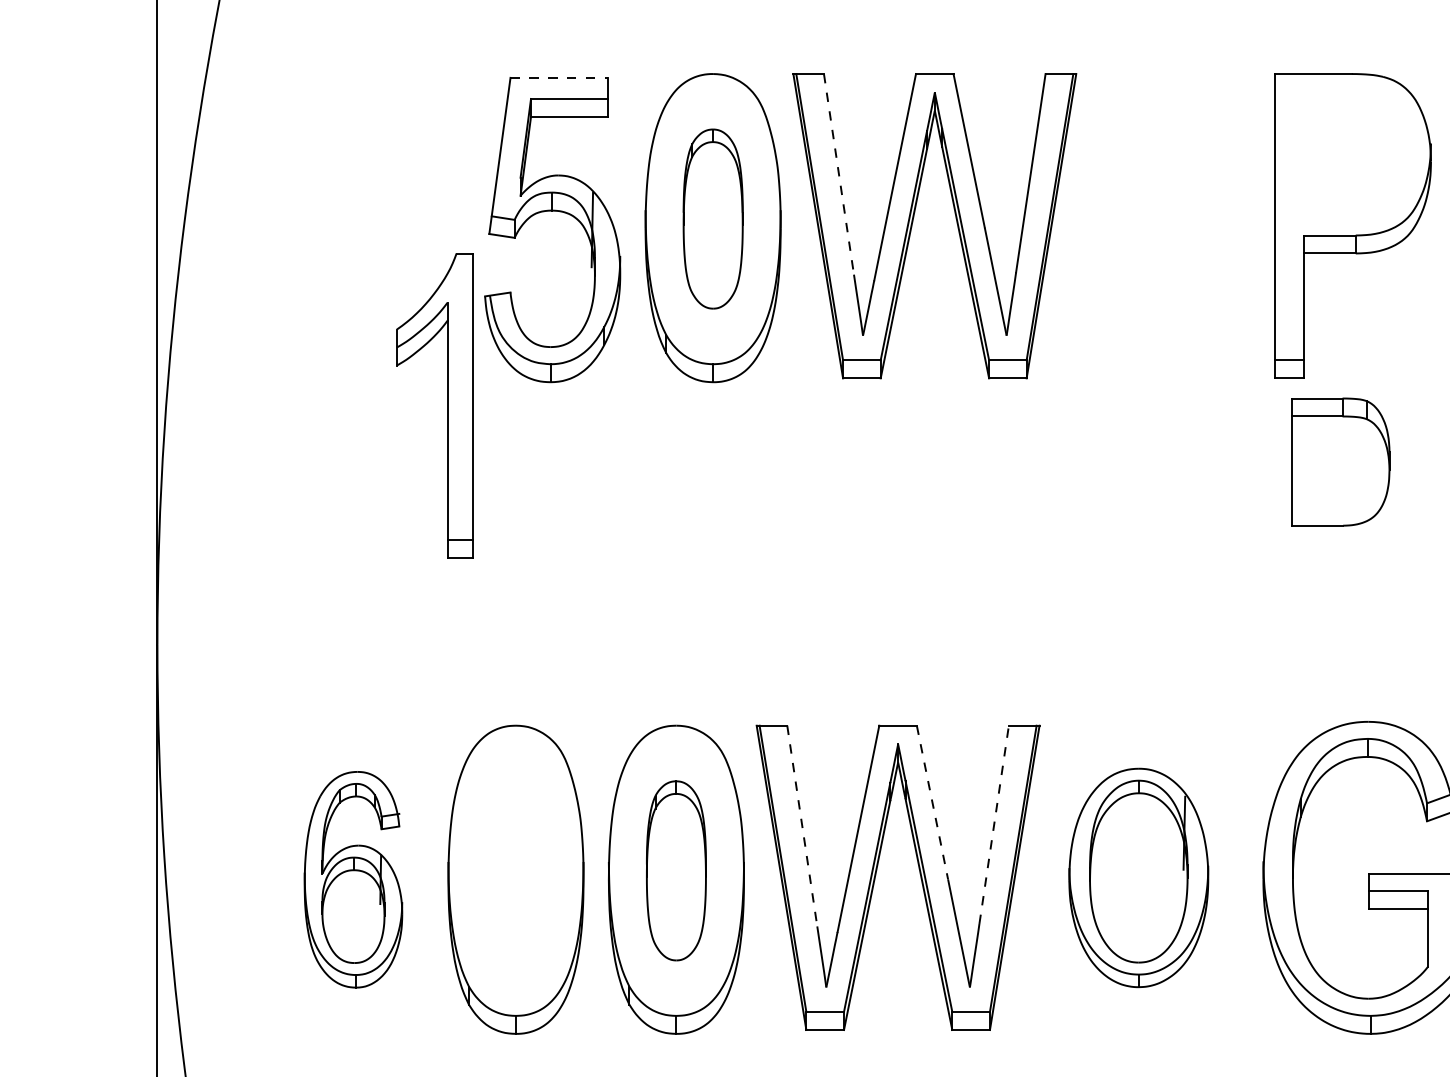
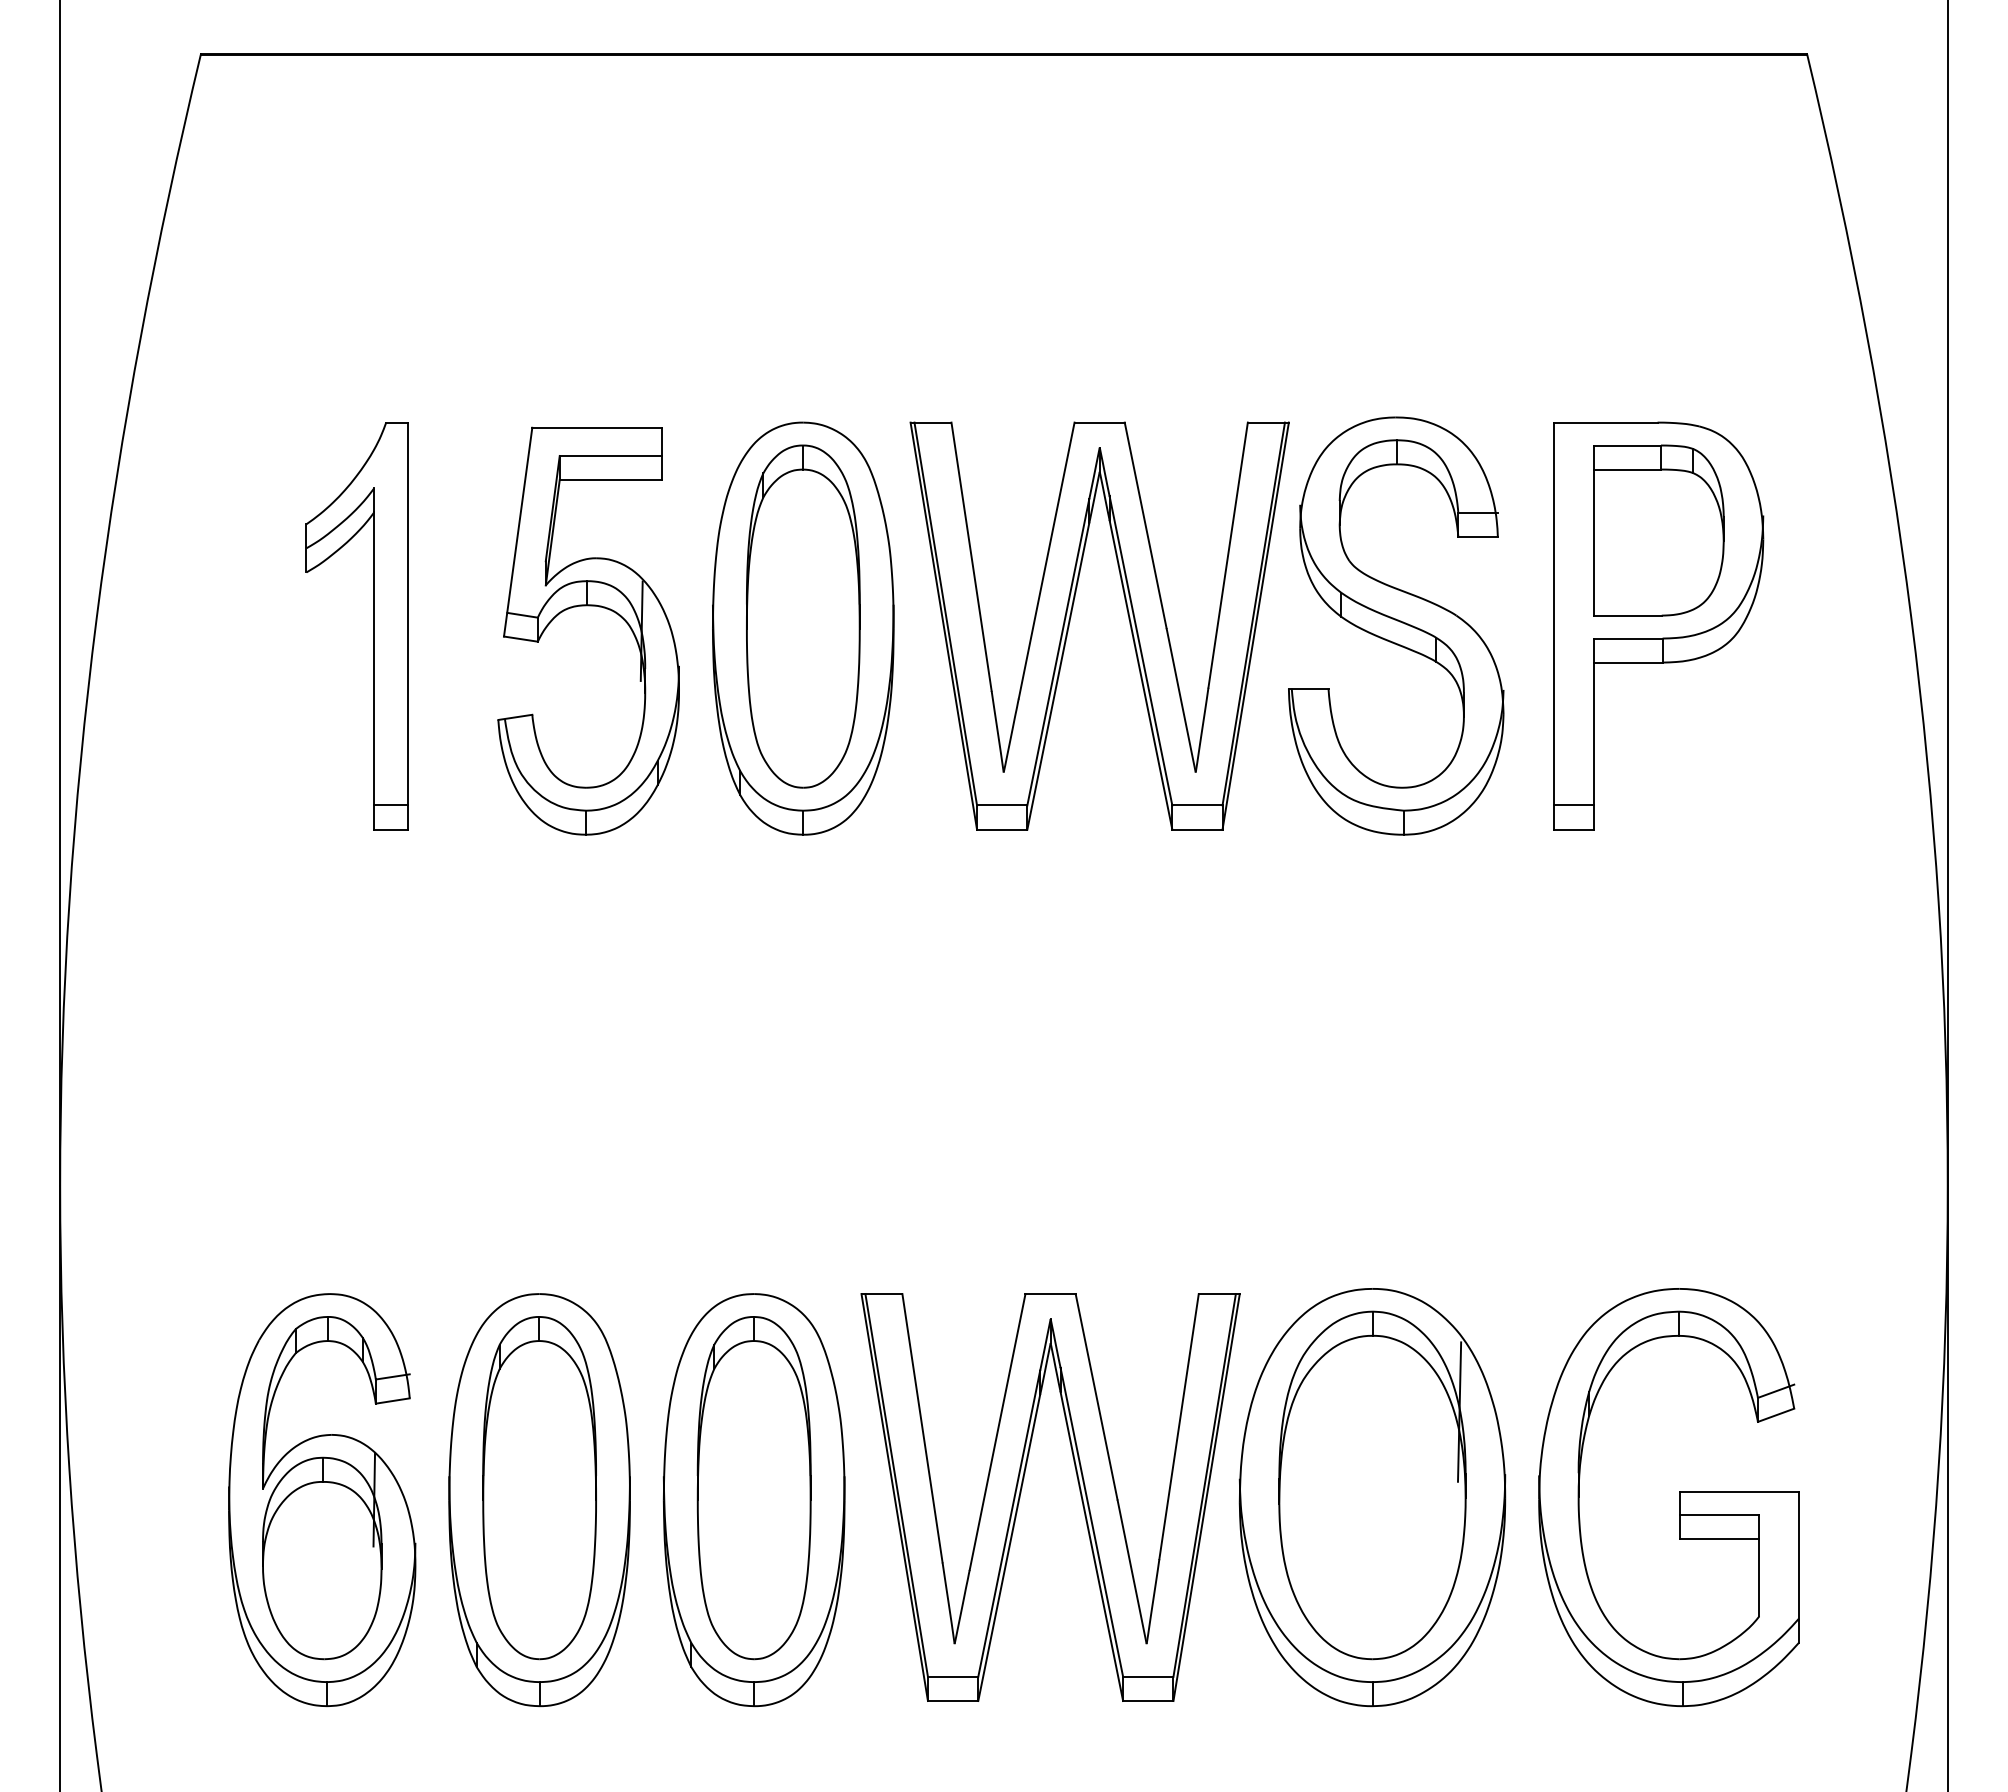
line: (559, 77) -> (597, 427), dashed -> solid
line: (838, 174) -> (971, 556), dashed -> solid
part: (713, 219) -> (803, 616), size x1.43
part: (1156, 225) -> (1396, 625), added
part: (447, 405) -> (373, 626), moved
part: (1340, 462) -> (1658, 530), moved
line: (932, 802) -> (1096, 1396), dashed -> solid
line: (994, 824) -> (1179, 1426), dashed -> solid
line: (802, 826) -> (922, 1428), dashed -> solid
part: (515, 871) -> (539, 1488), added
part: (675, 871) -> (753, 1488), size x1.43
part: (1138, 877) -> (1372, 1497), size x1.43
part: (353, 879) -> (322, 1499), size x1.43

